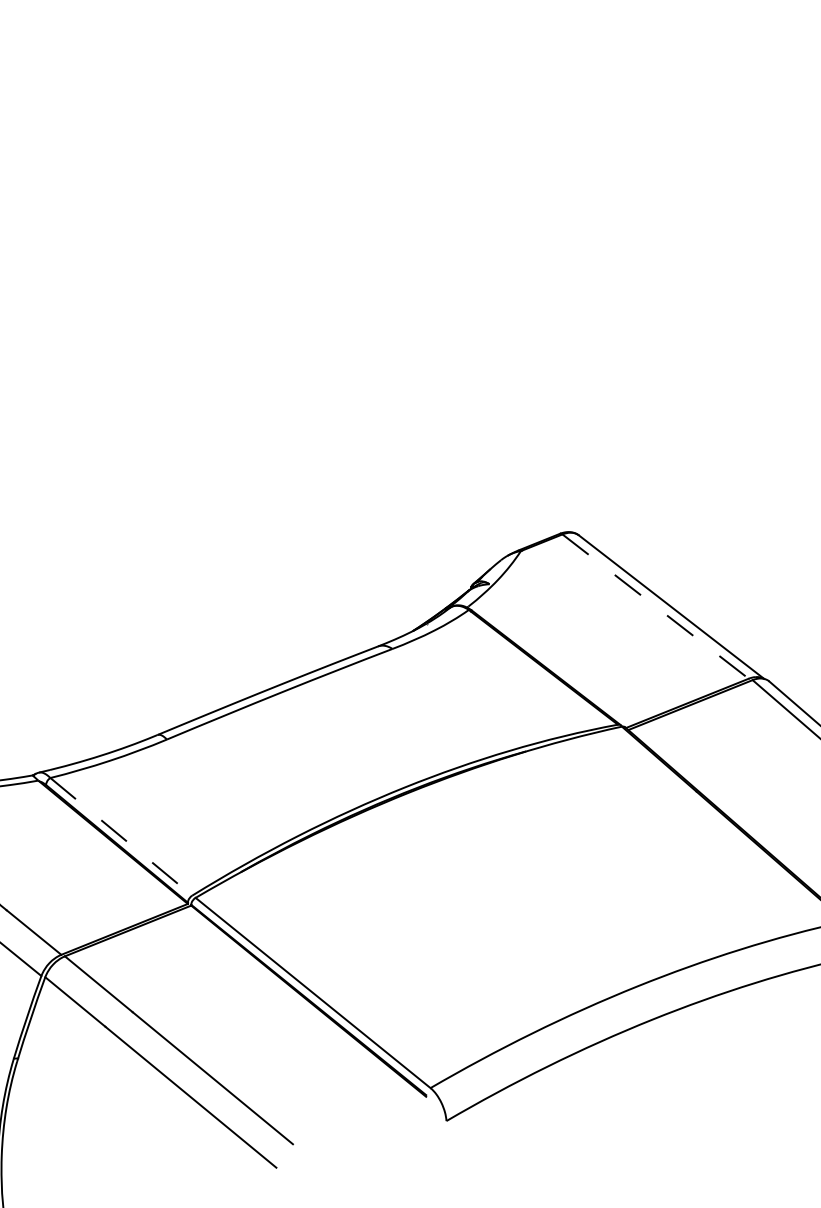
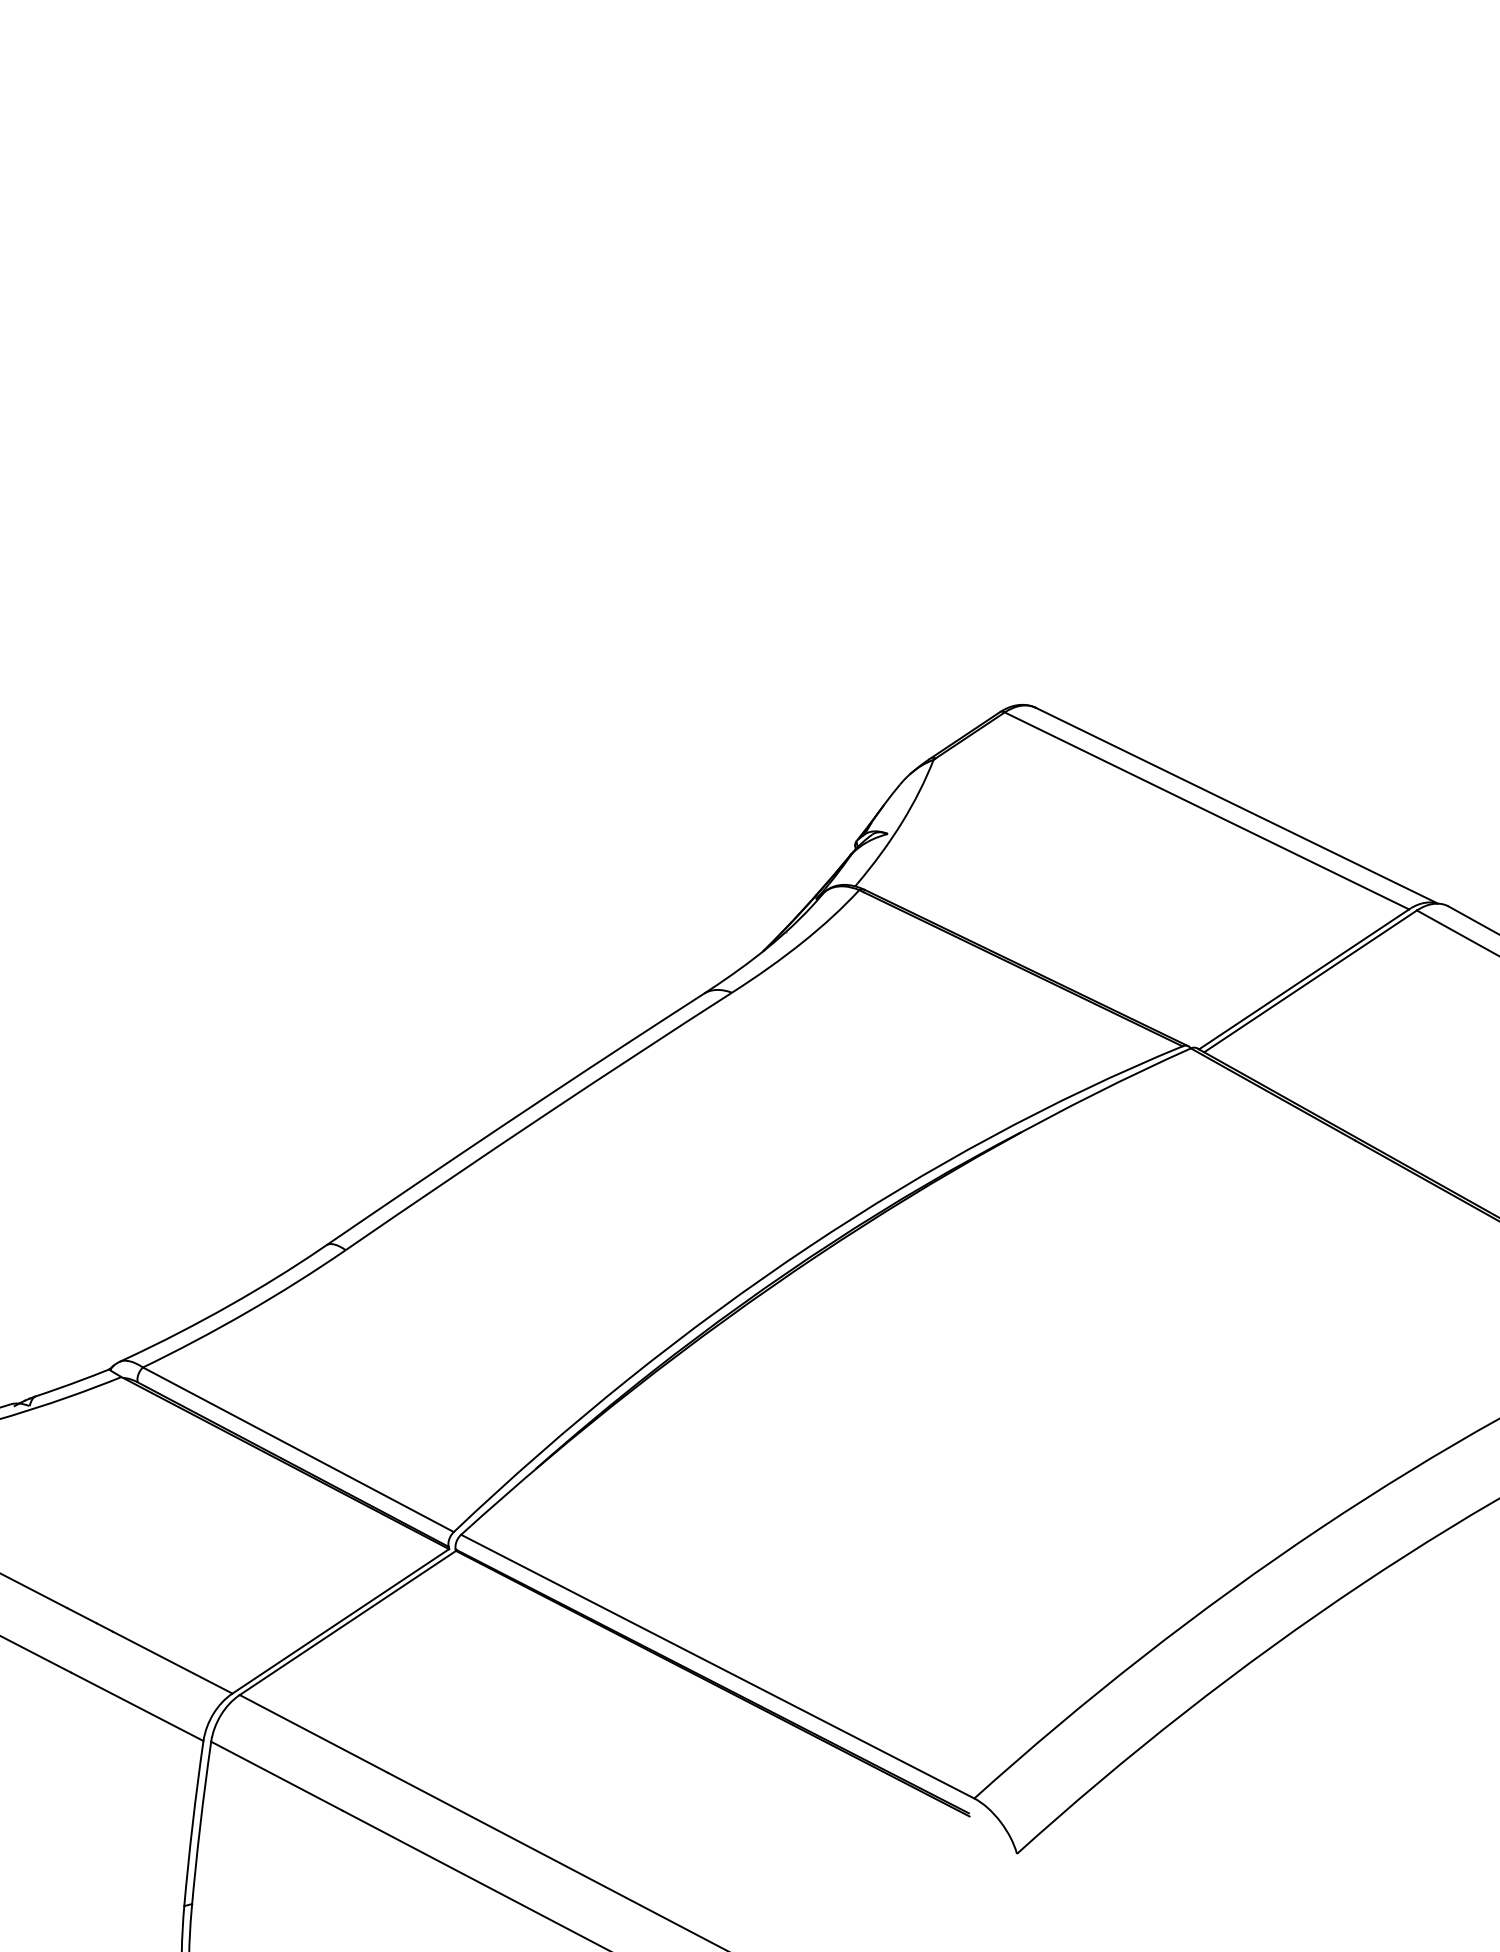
line: (655, 606) -> (1206, 810), dashed -> solid
line: (121, 837) -> (299, 1450), dashed -> solid

